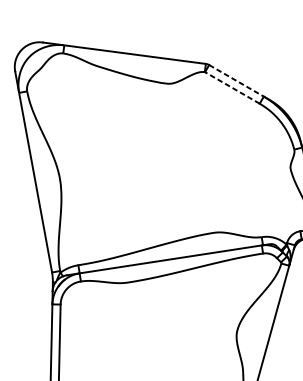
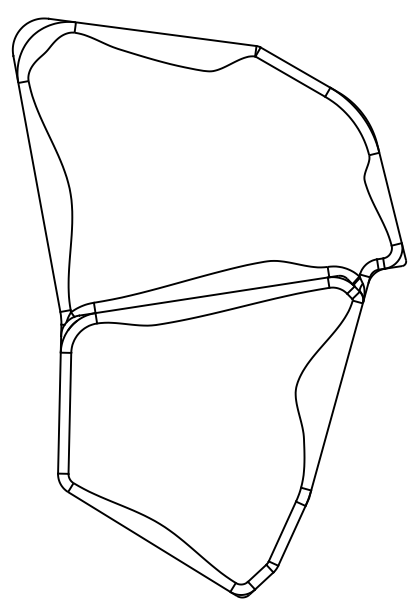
line: (236, 80) -> (295, 67), dashed -> solid
line: (231, 87) -> (289, 76), dashed -> solid

